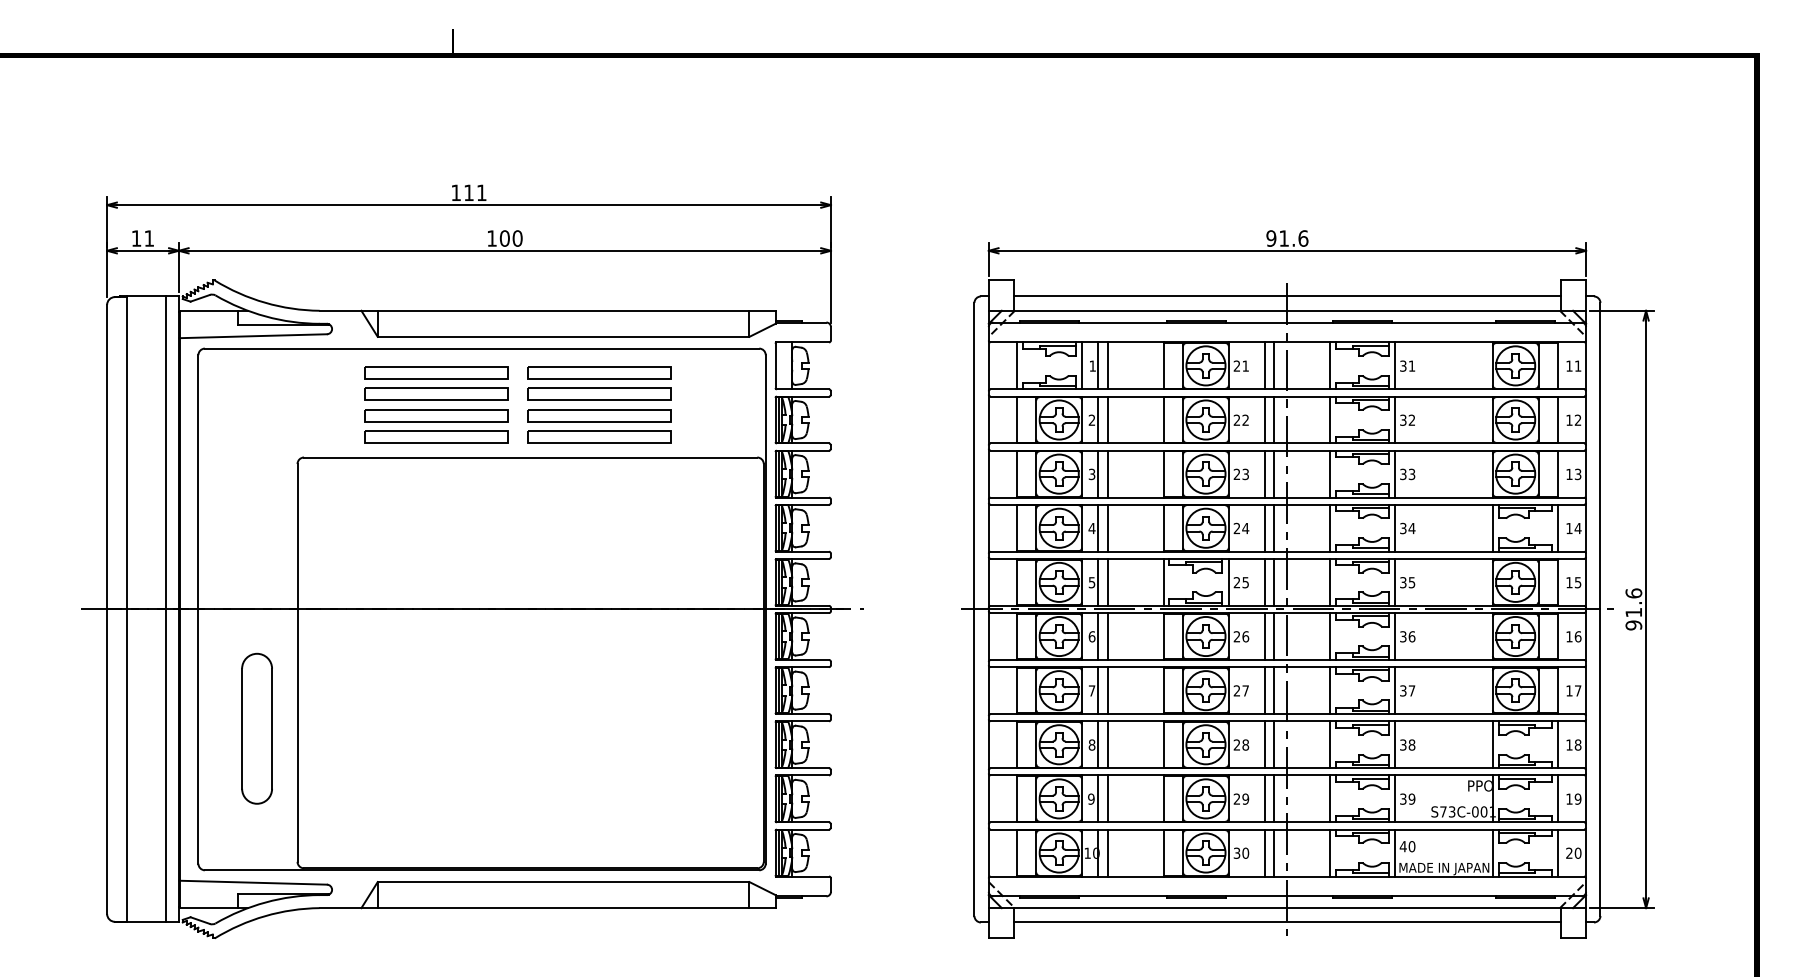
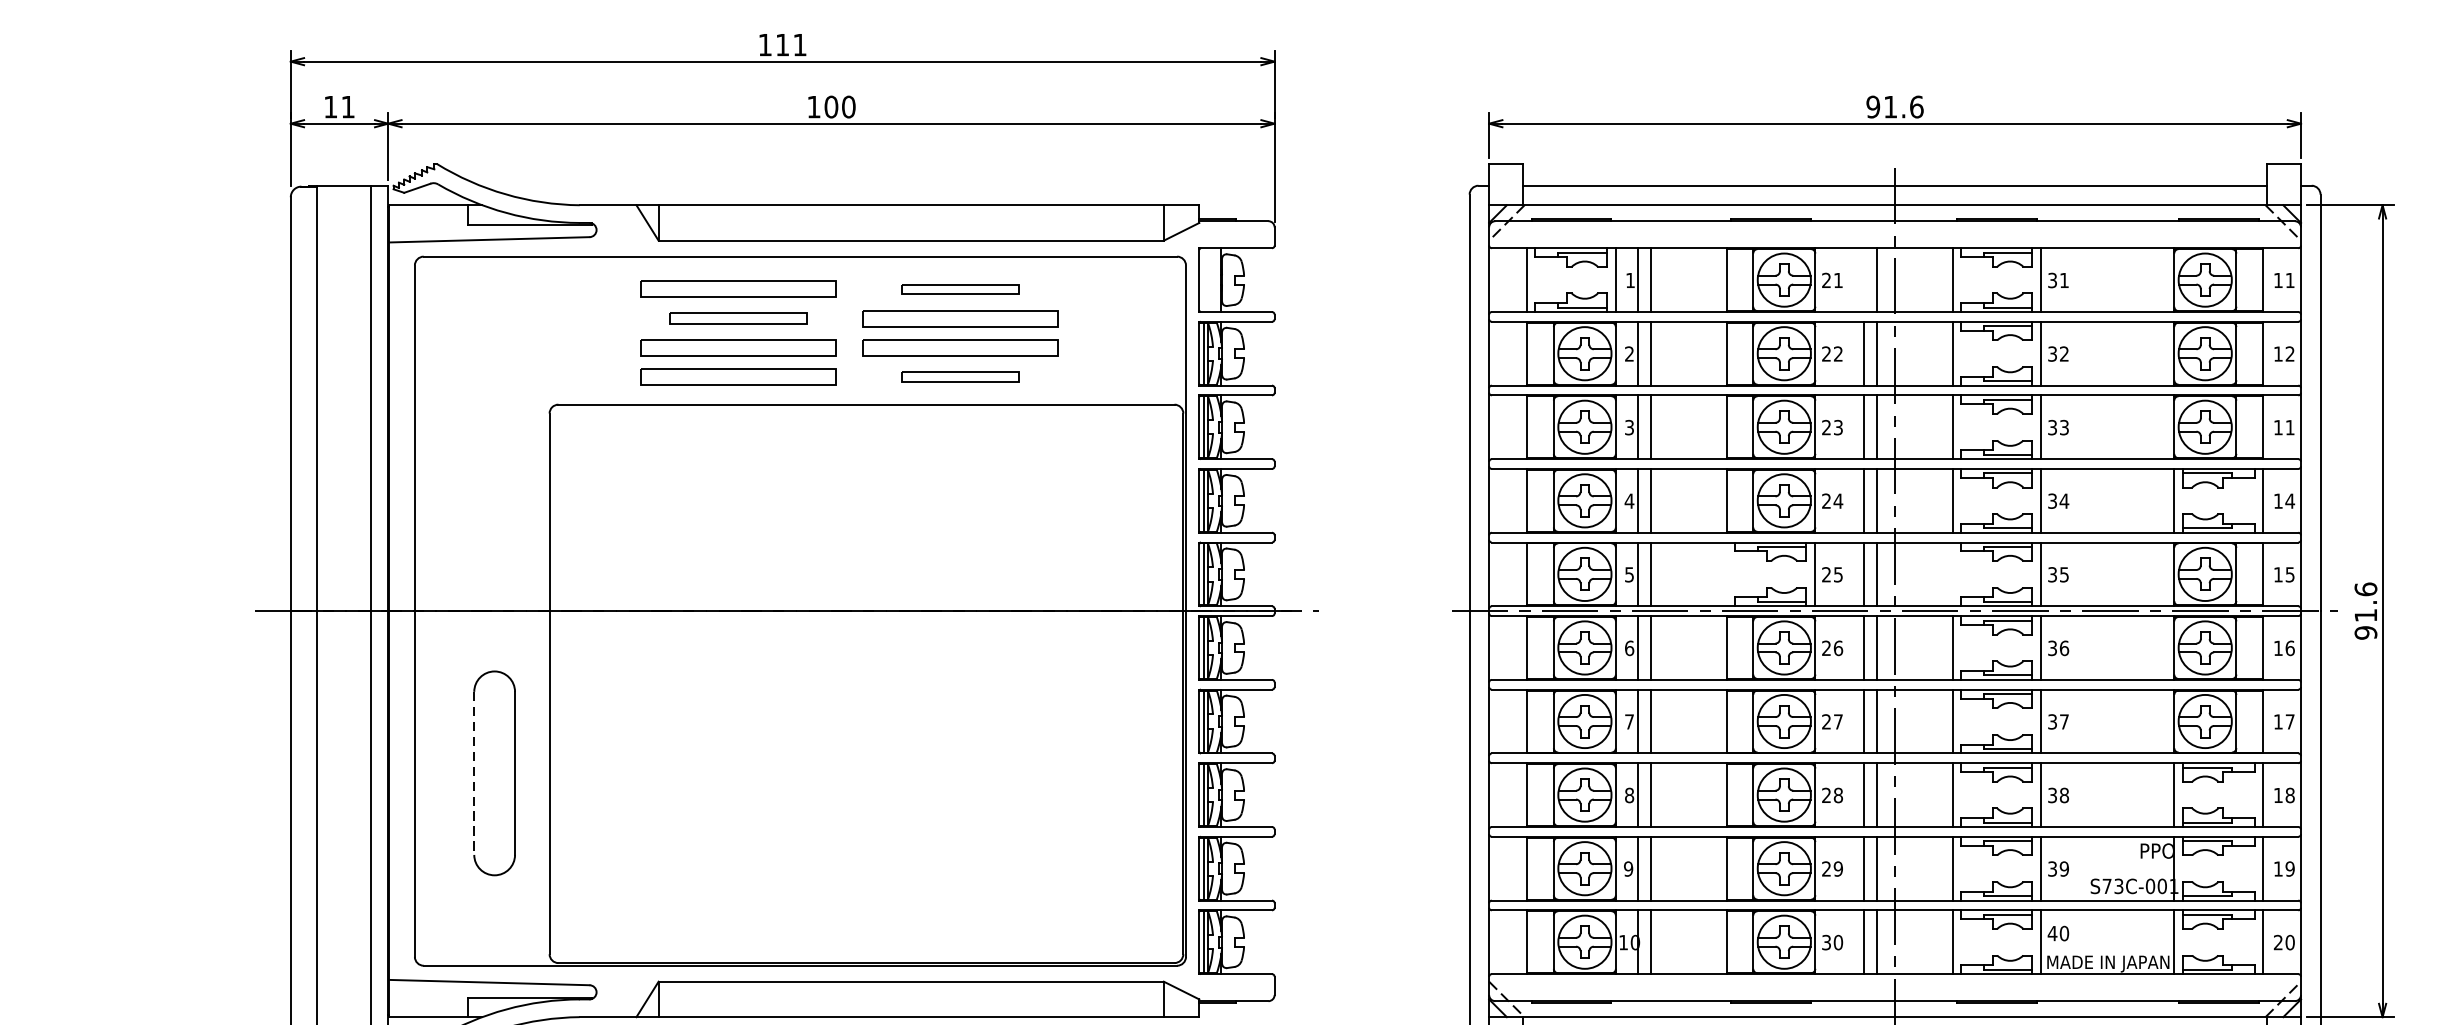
line: (1264, 365) -> (1863, 279), removed
part: (599, 372) -> (960, 289), size x0.6
part: (436, 393) -> (738, 317), size x0.7
part: (599, 436) -> (960, 376), size x0.6
text: (1577, 474) -> (2289, 427), 13 -> 11
line: (1163, 581) -> (1726, 573), removed
line: (1329, 581) -> (1952, 573), removed
line: (242, 728) -> (474, 772), solid -> dashed

